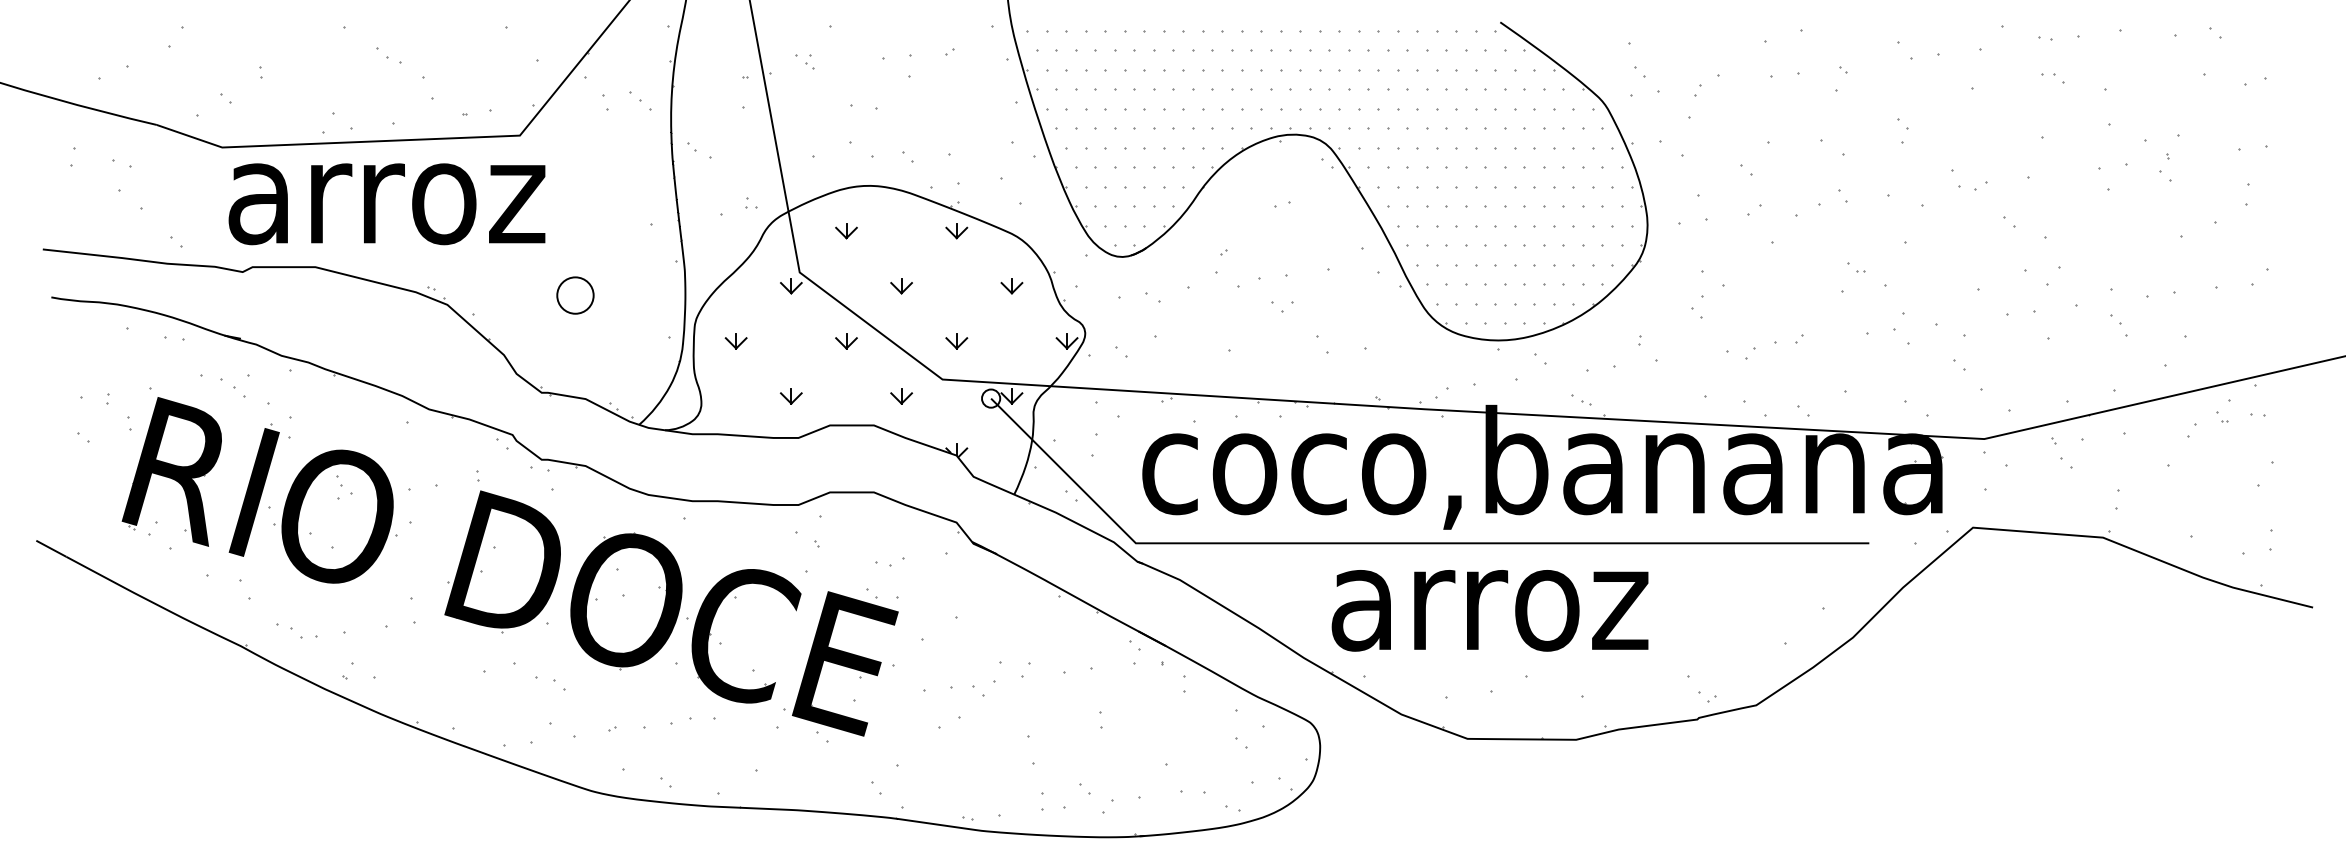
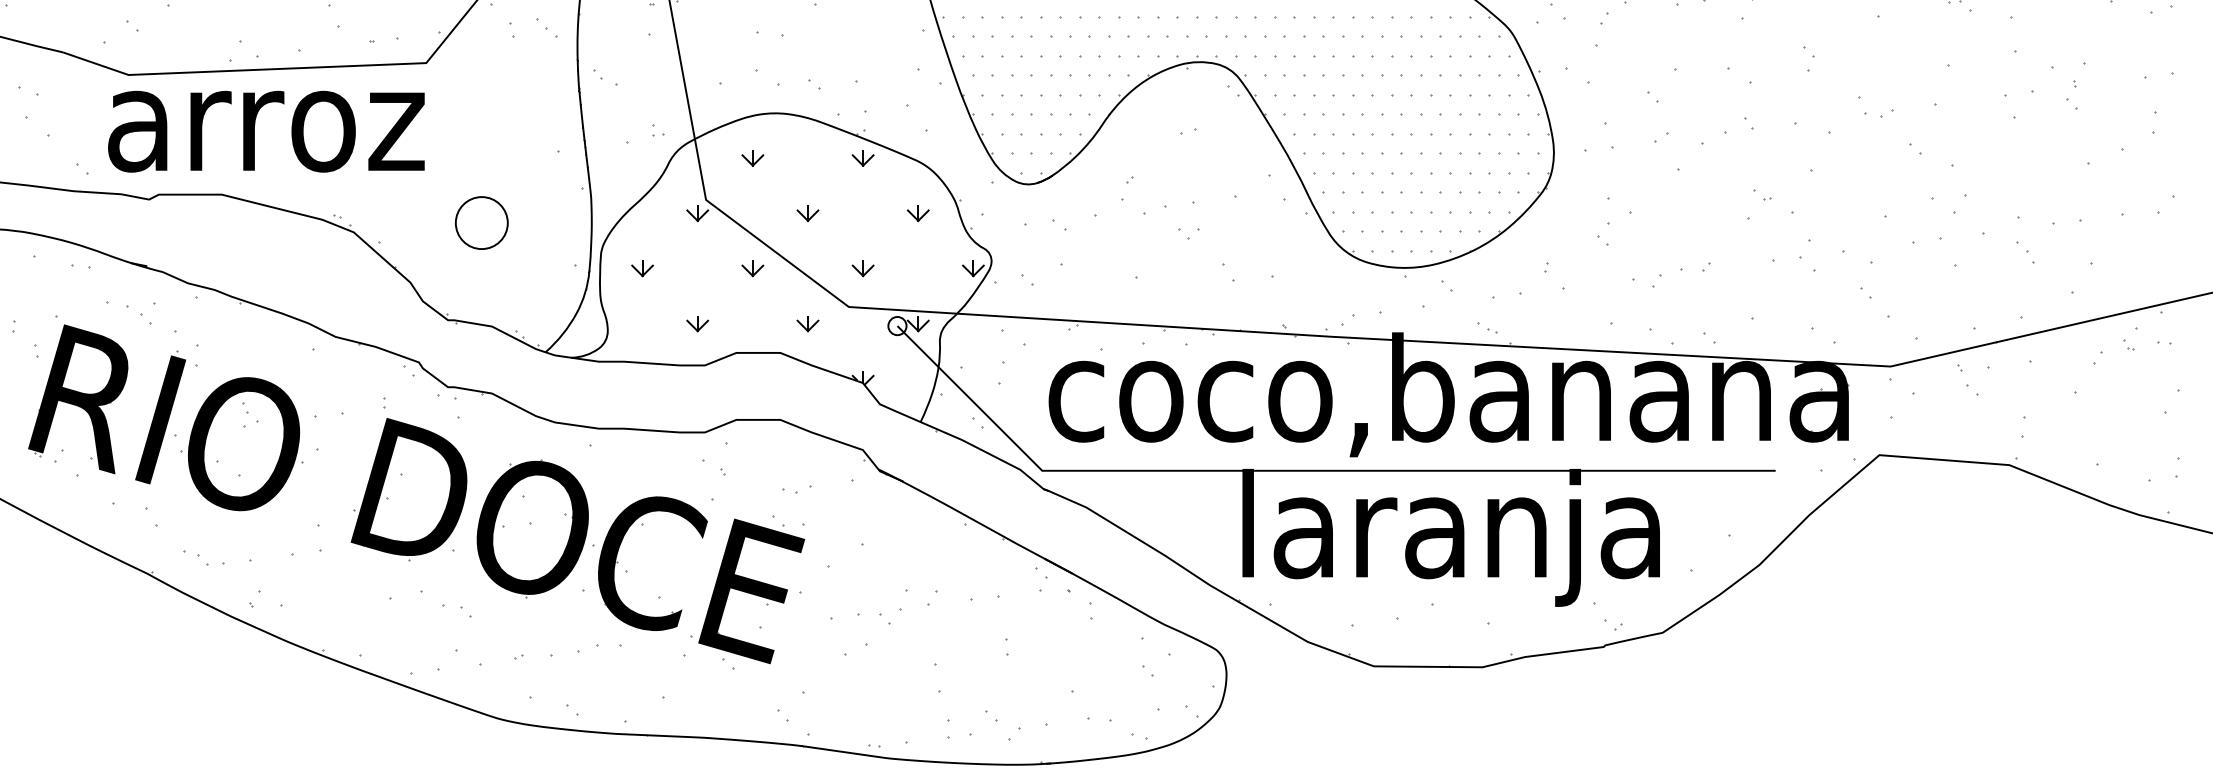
text: (386, 204) -> (265, 131), moved
part: (575, 295) -> (481, 222), size x1.43
text: (1542, 610) -> (1448, 537), arroz -> laranja

